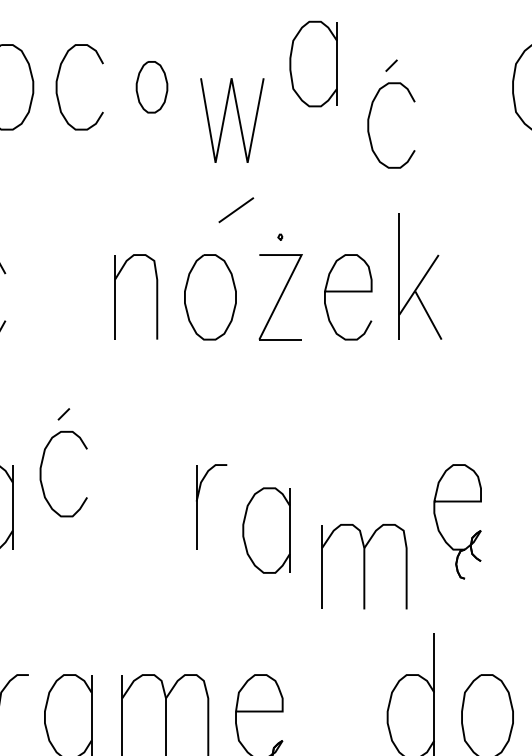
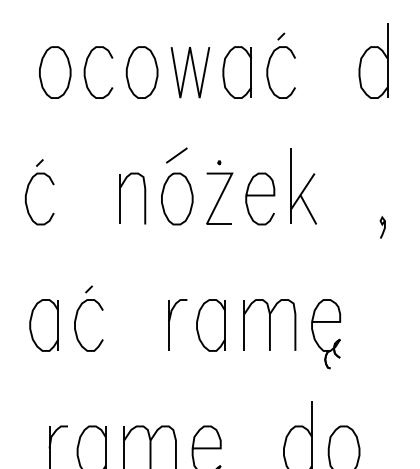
part: (312, 63) -> (236, 72), moved
part: (151, 87) -> (141, 72), size x1.67
part: (373, 107) -> (270, 61), moved
curve: (237, 120) -> (193, 72), moved
line: (235, 210) -> (176, 155), moved
part: (44, 459) -> (77, 316), moved
part: (265, 530) -> (210, 325), moved
part: (363, 565) -> (269, 324), moved

